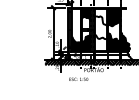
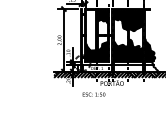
hatch: (100, 17) -> (120, 20), added
hatch: (100, 42) -> (120, 50), added

